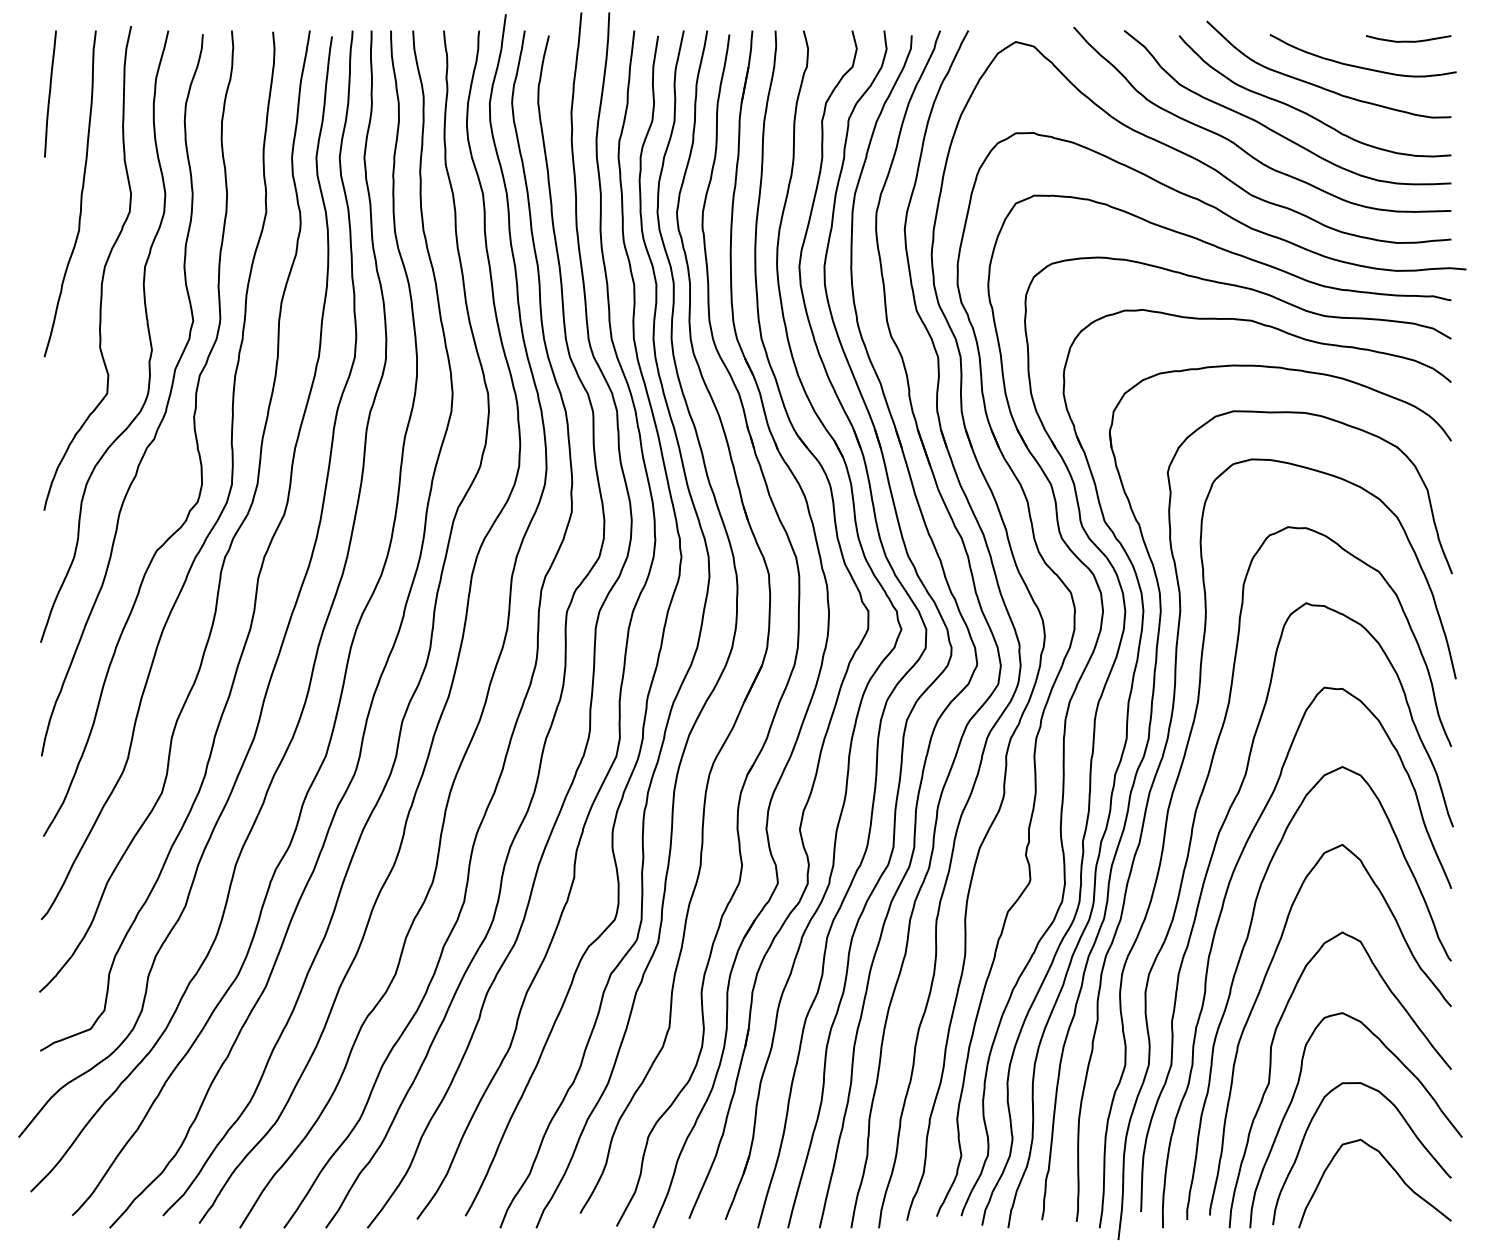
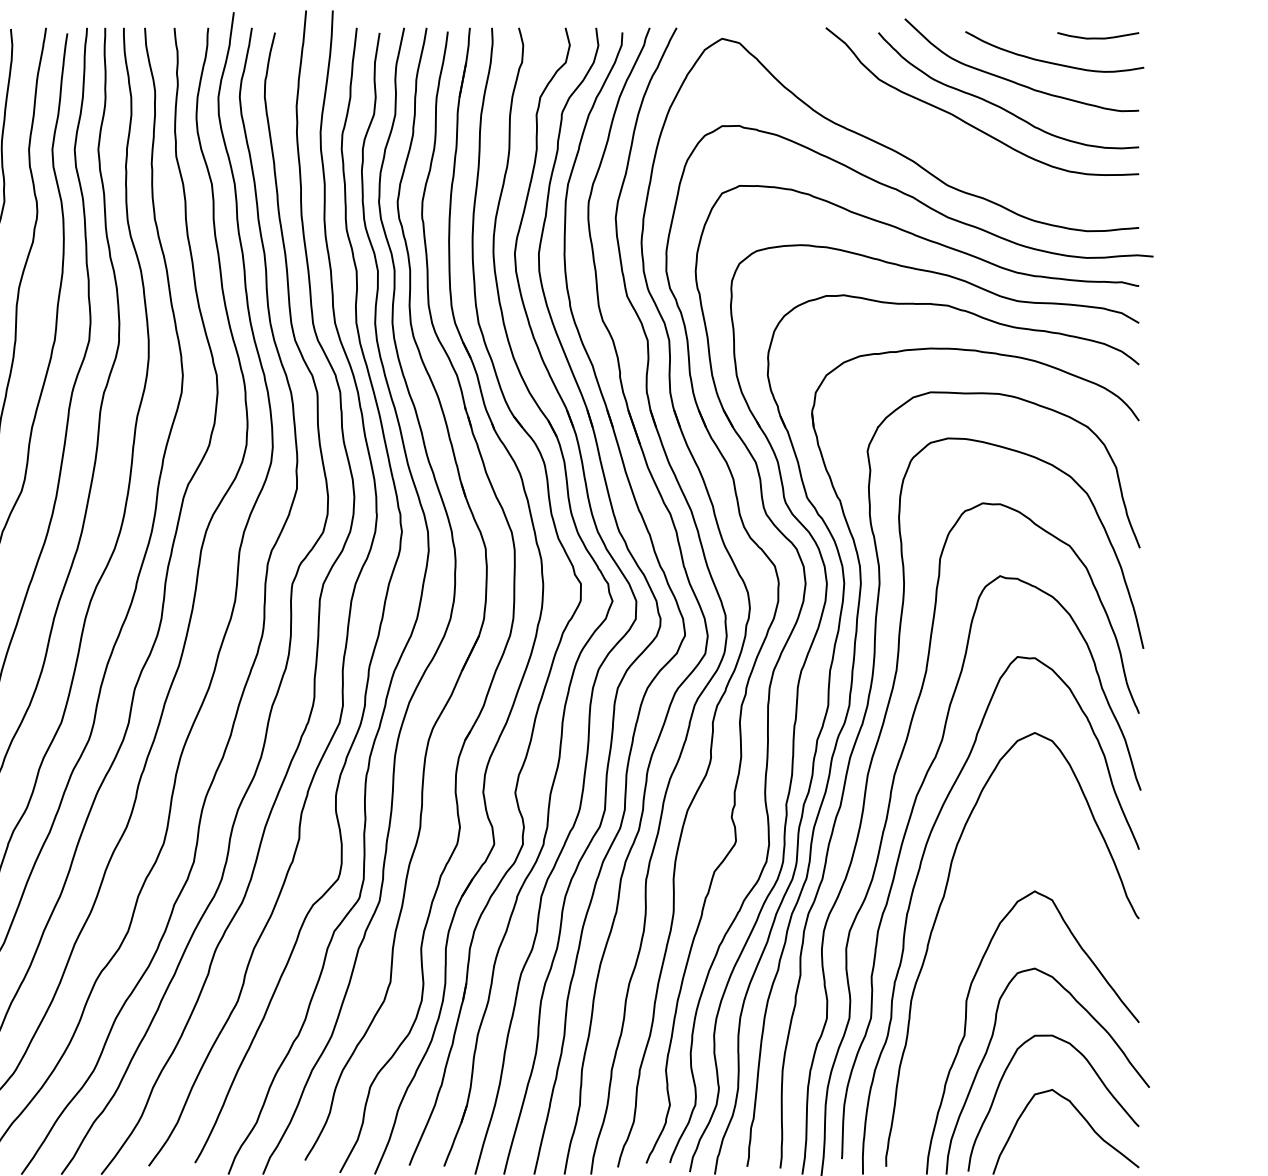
curve: (1241, 147) -> (938, 139), removed
curve: (1258, 997) -> (954, 953), removed

